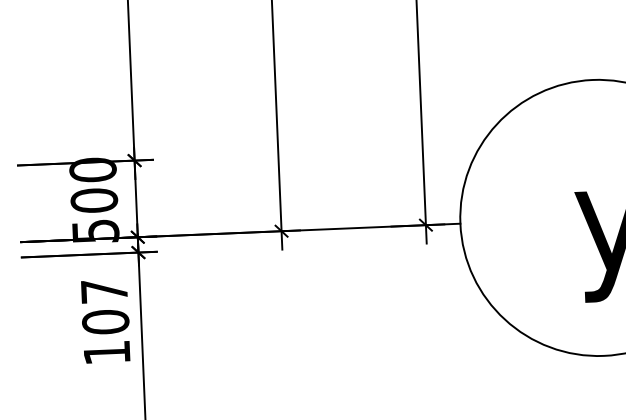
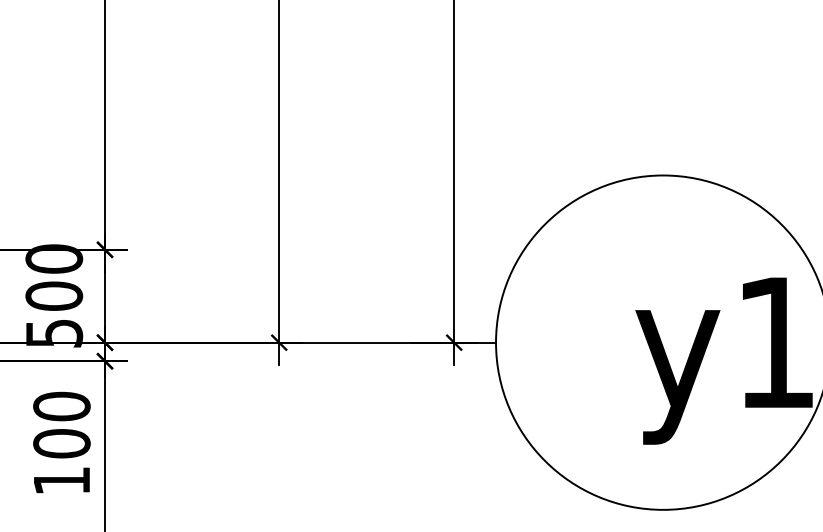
text: (104, 291) -> (61, 406), 107 -> 100

